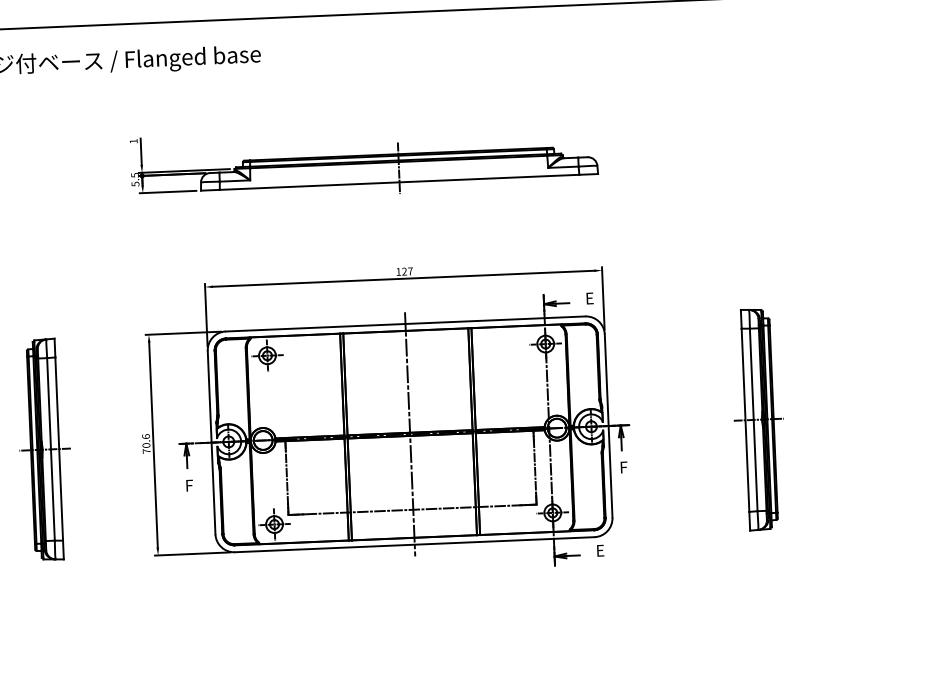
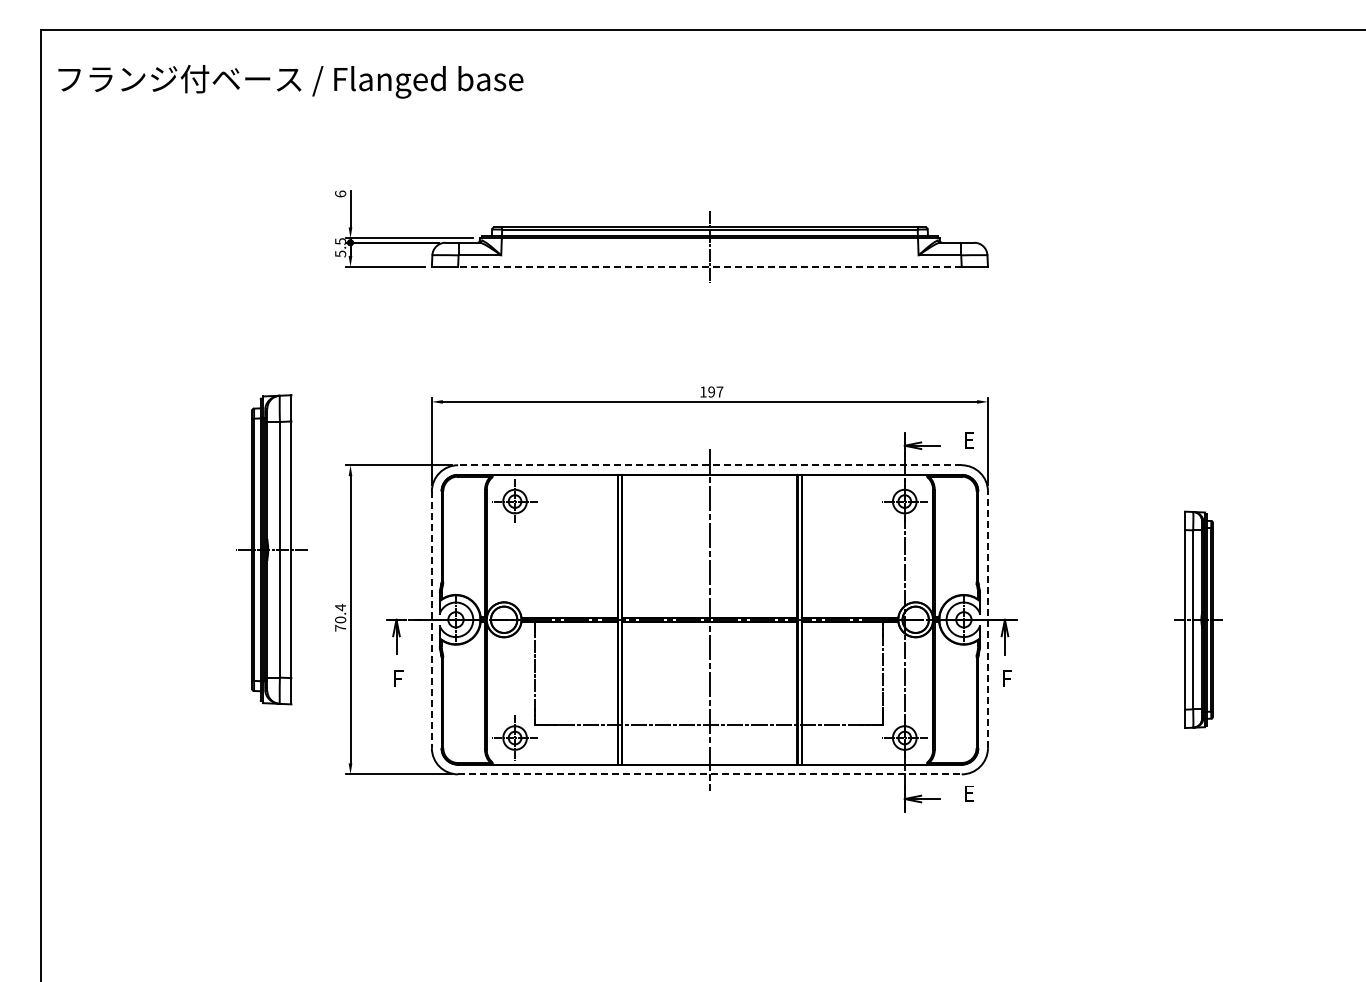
text: (133, 141) -> (340, 193), 1 -> 6
line: (399, 182) -> (709, 266), solid -> dashed
text: (404, 272) -> (711, 392), 127 -> 197
line: (405, 324) -> (709, 465), solid -> dashed
part: (758, 419) -> (1197, 619), size x0.7
line: (608, 425) -> (987, 619), solid -> dashed
text: (146, 436) -> (340, 607), 70.6 -> 70.4
line: (211, 443) -> (431, 620), solid -> dashed
part: (44, 449) -> (271, 549), moved
line: (414, 544) -> (709, 774), solid -> dashed

